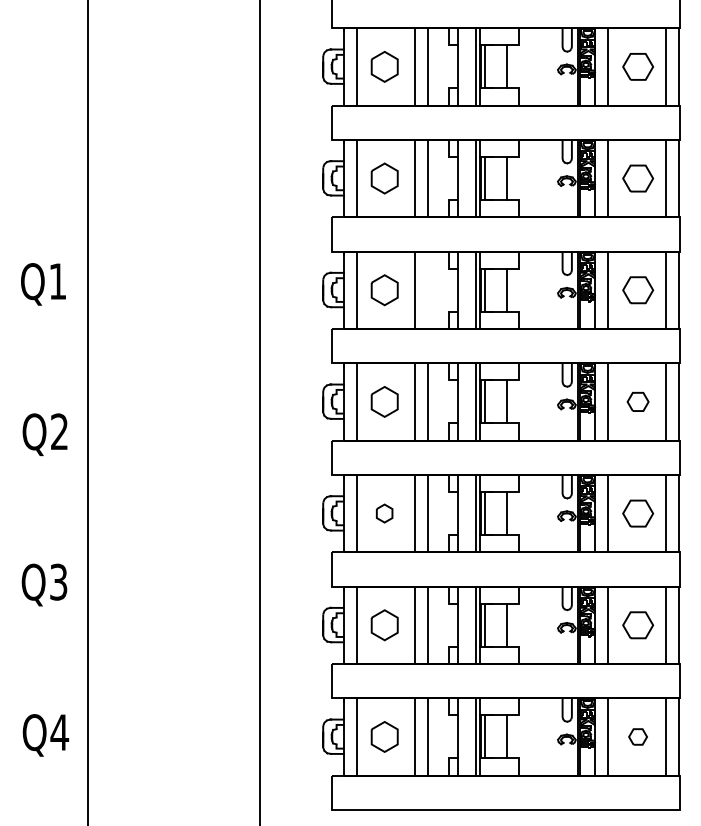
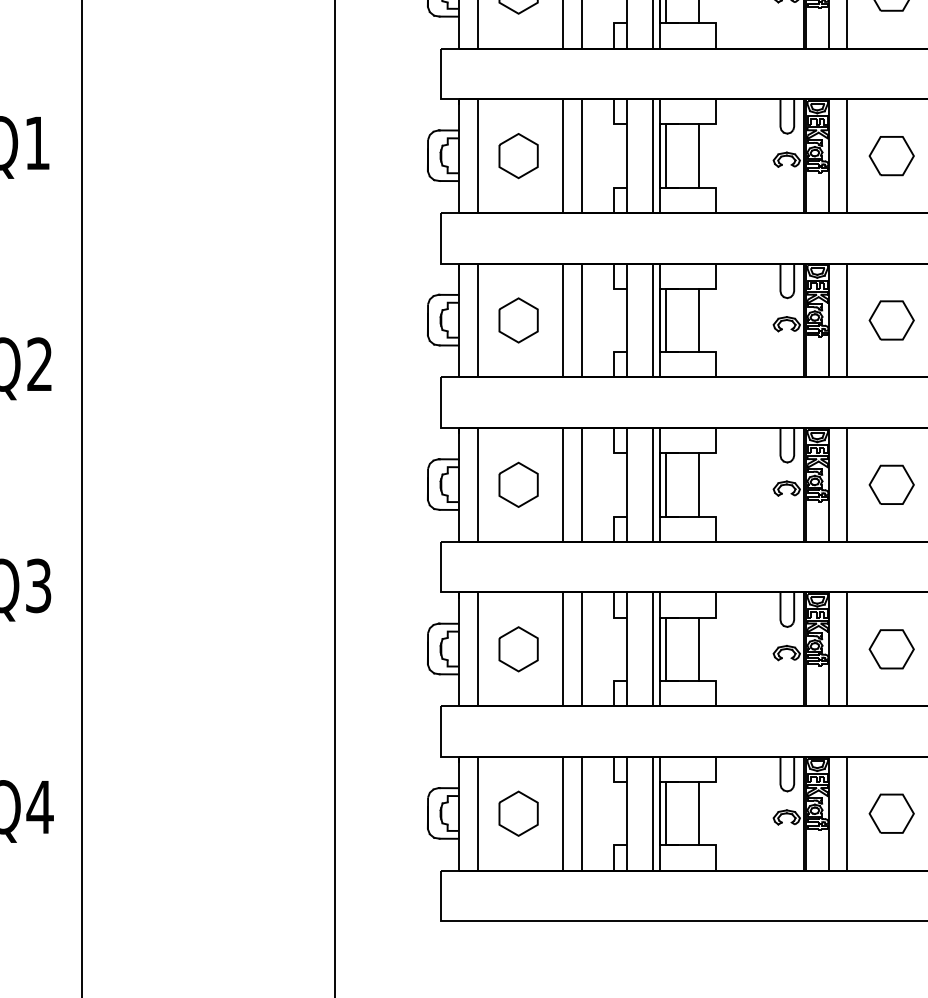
line: (427, 289) -> (581, 154), added
part: (637, 401) -> (890, 319), size x1.43
part: (384, 513) -> (518, 484), size x1.67
part: (637, 736) -> (890, 813), size x1.67

